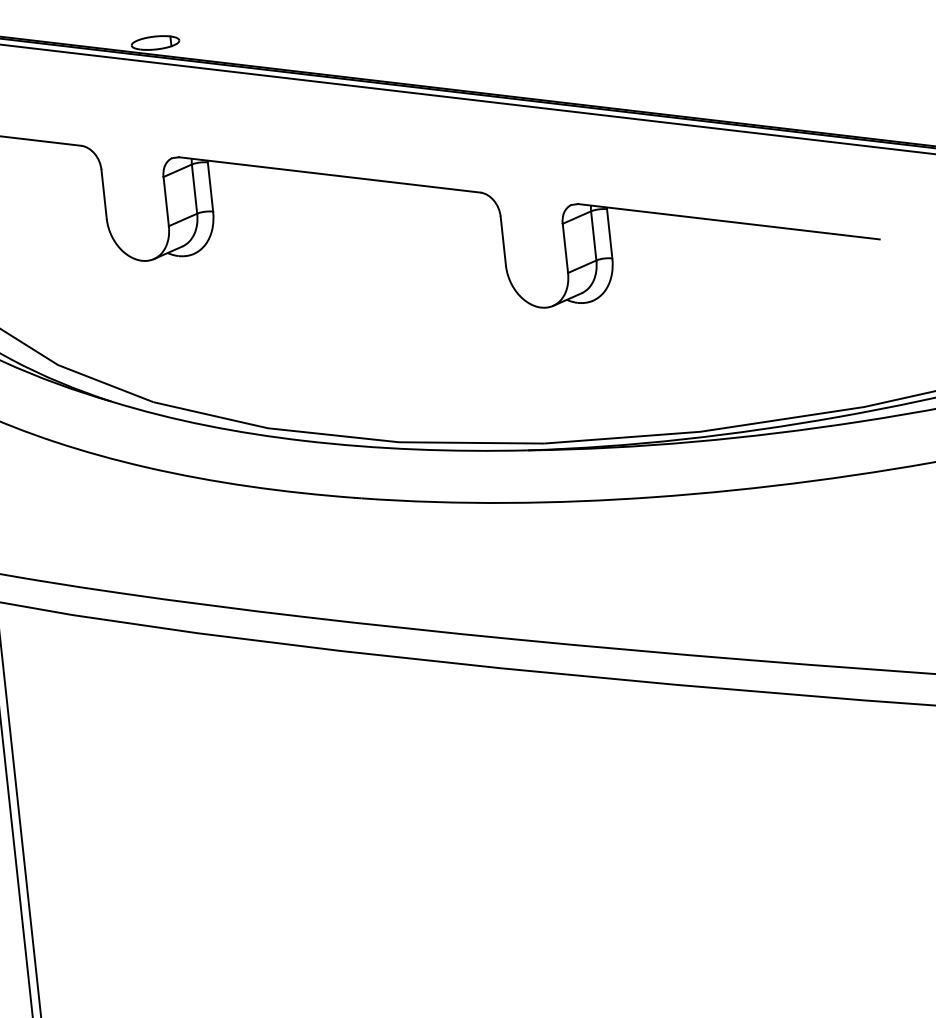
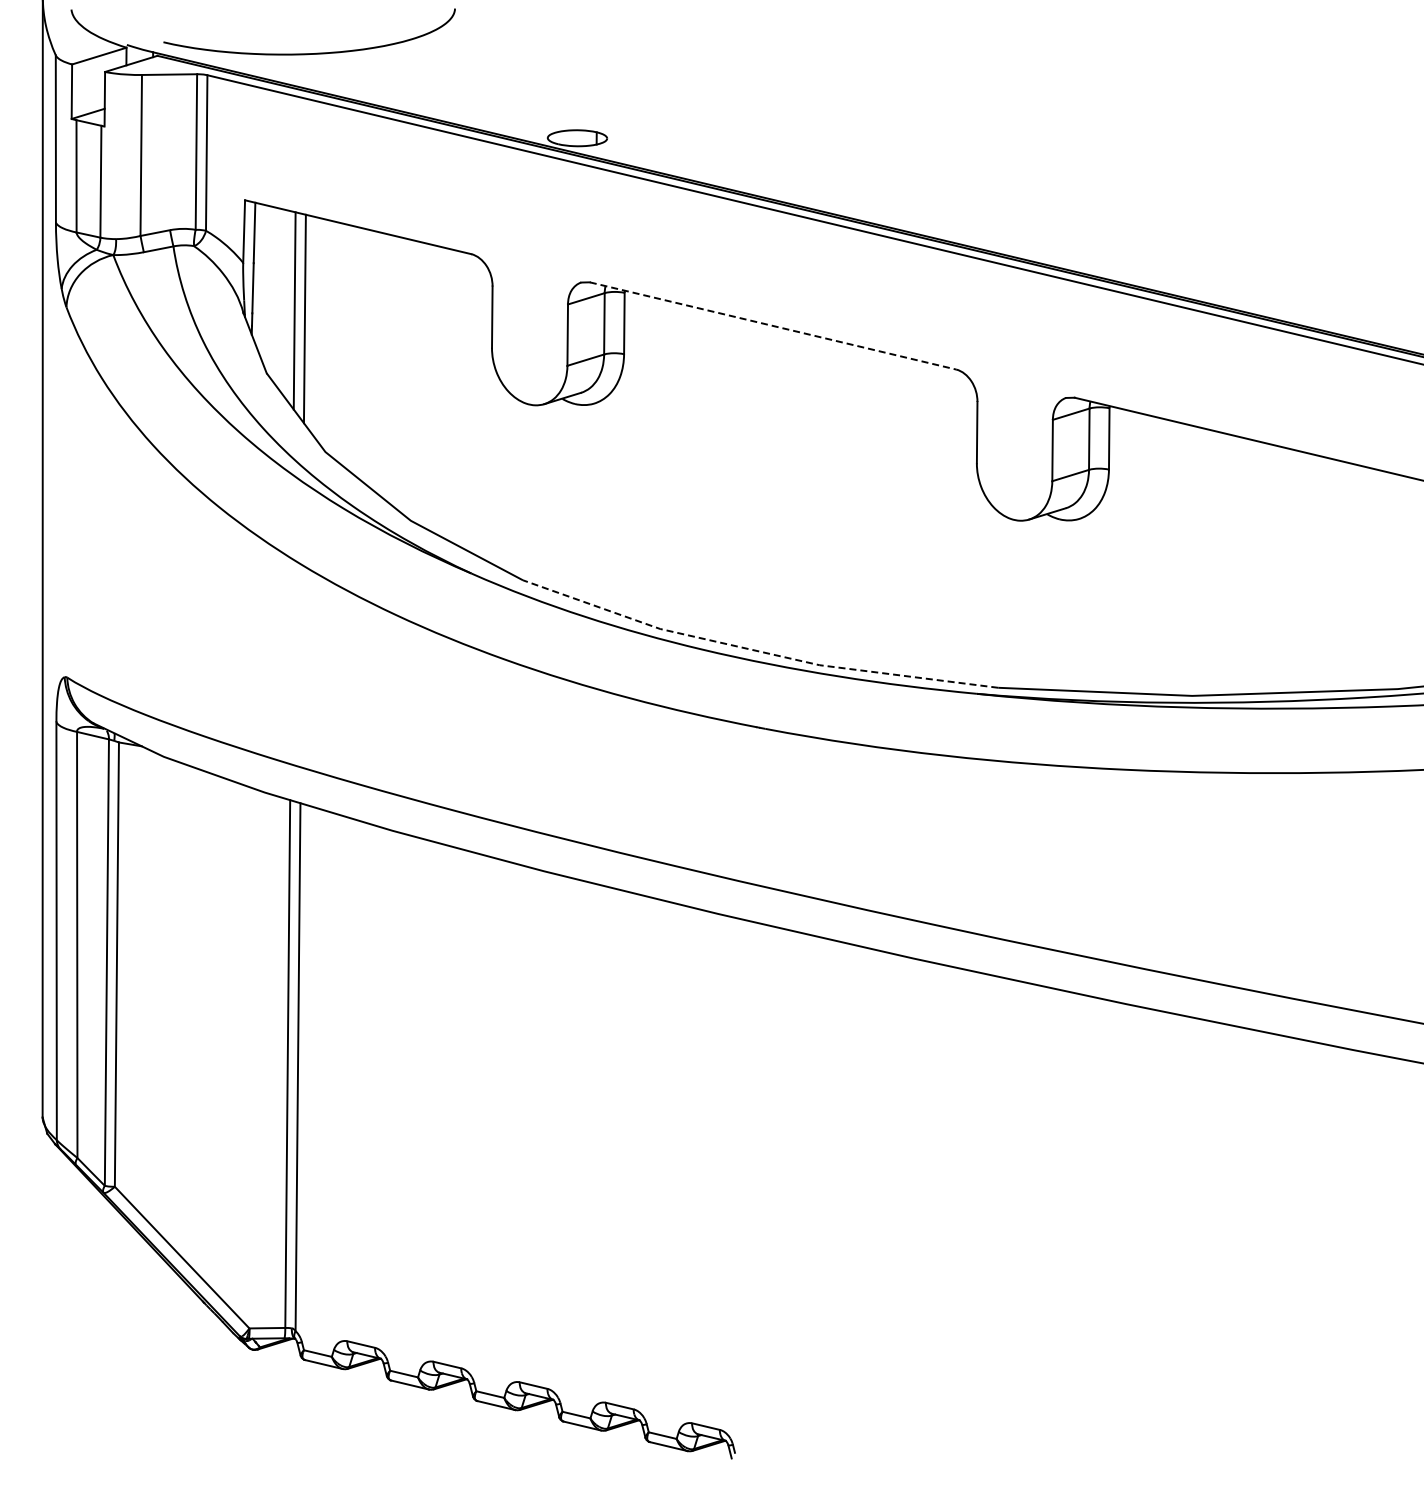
line: (330, 175) -> (773, 326), solid -> dashed
line: (347, 436) -> (756, 650), solid -> dashed

